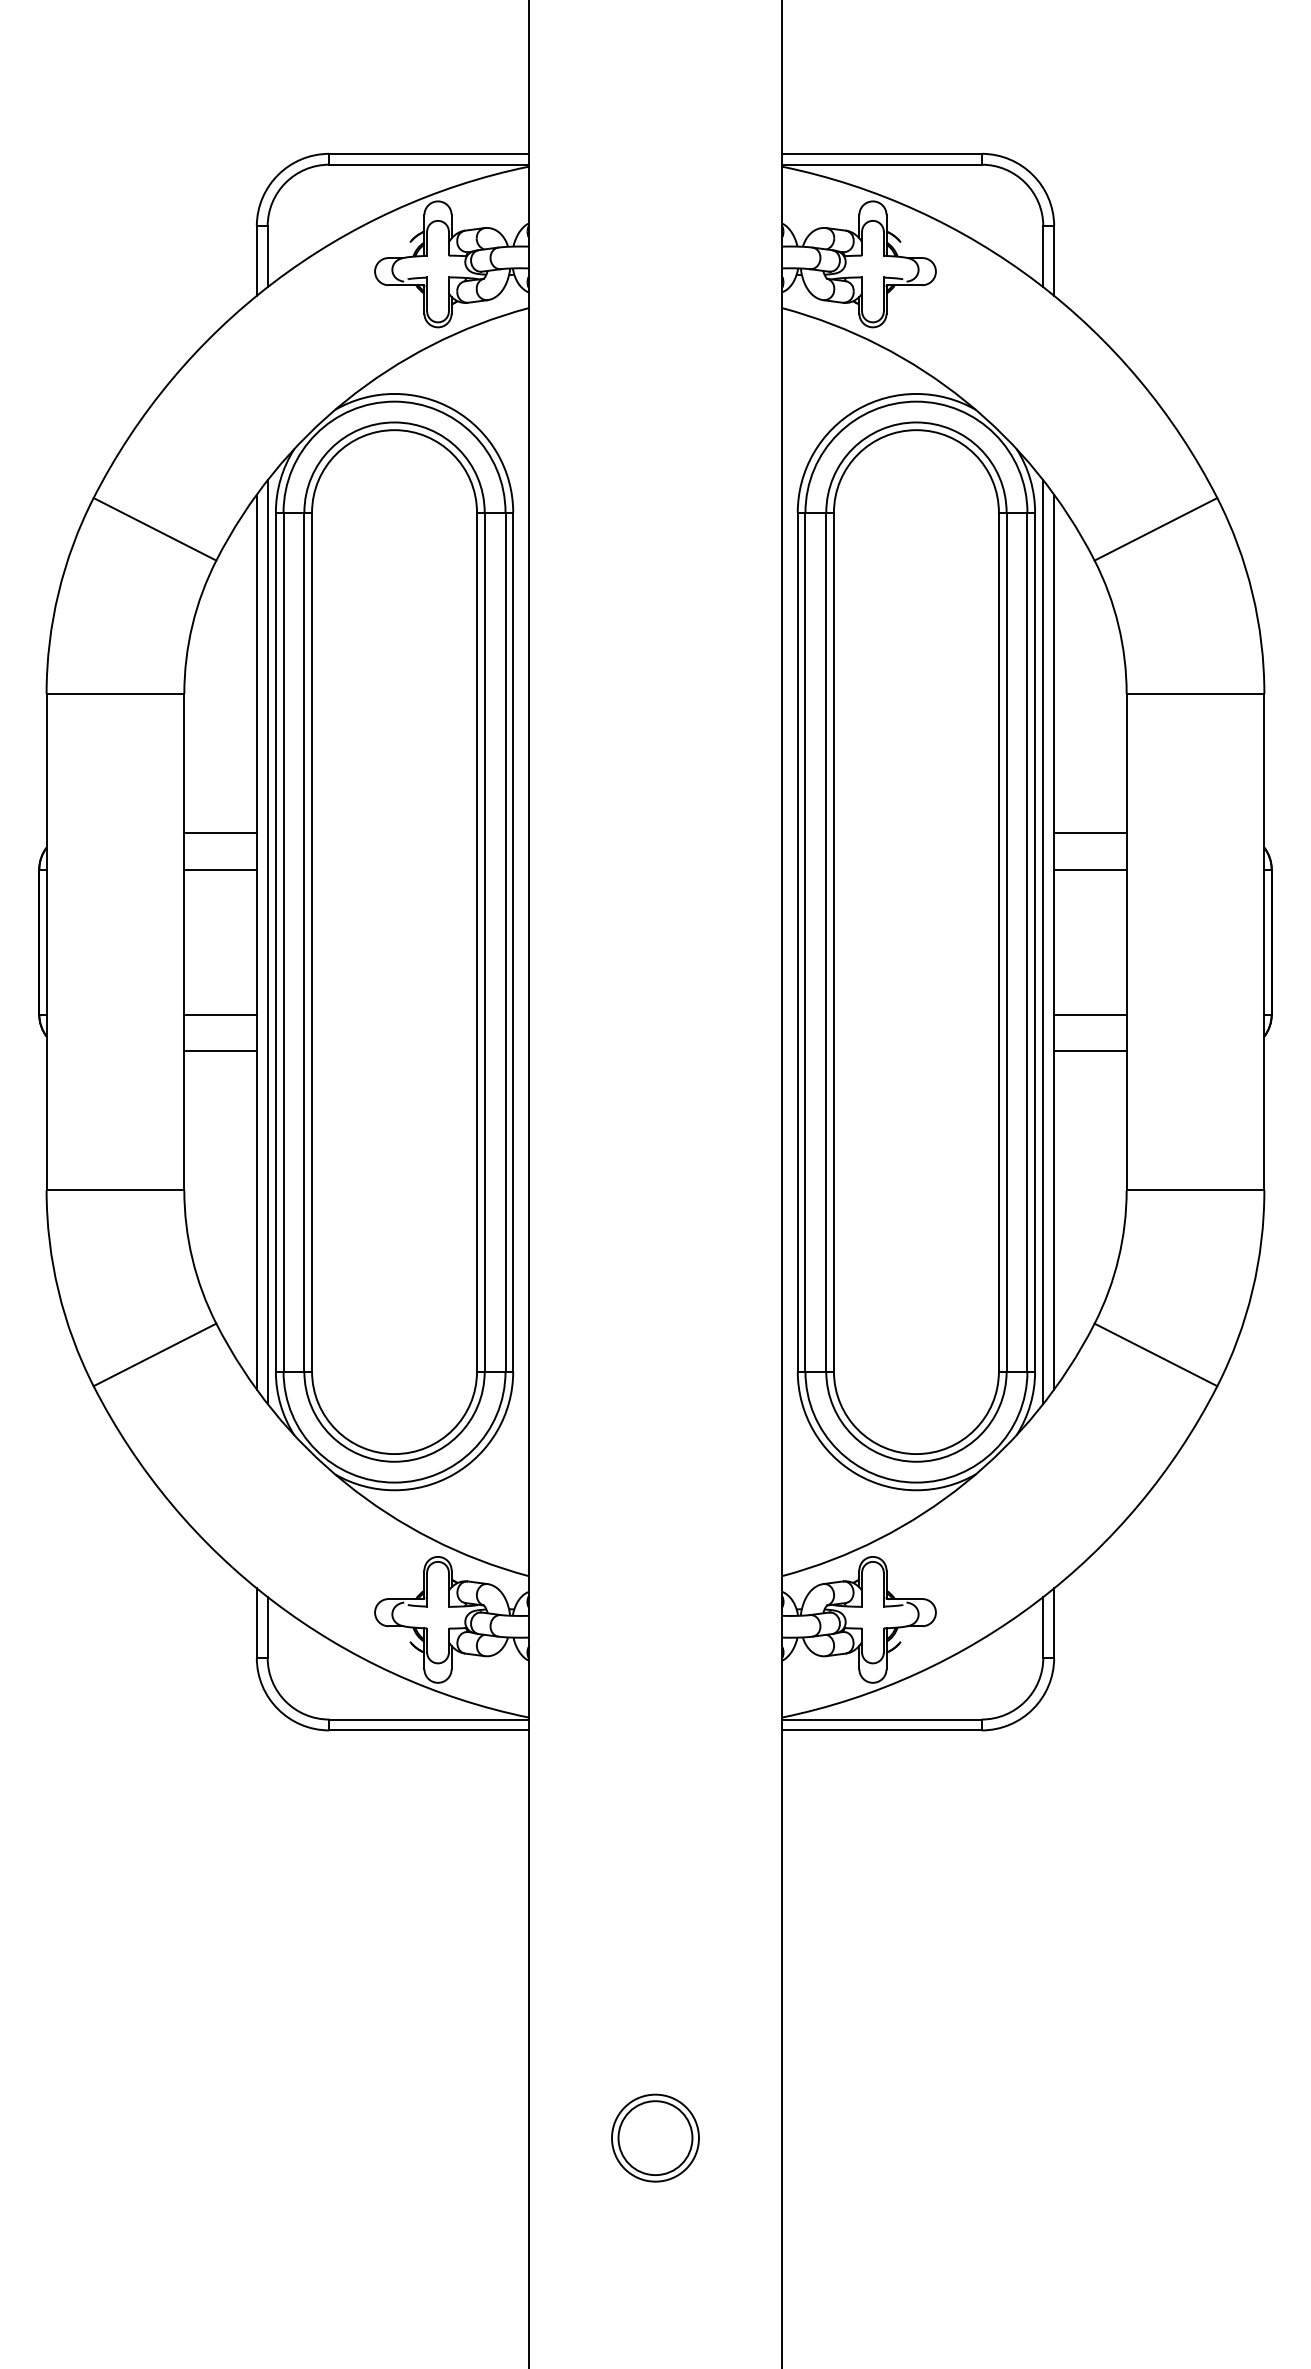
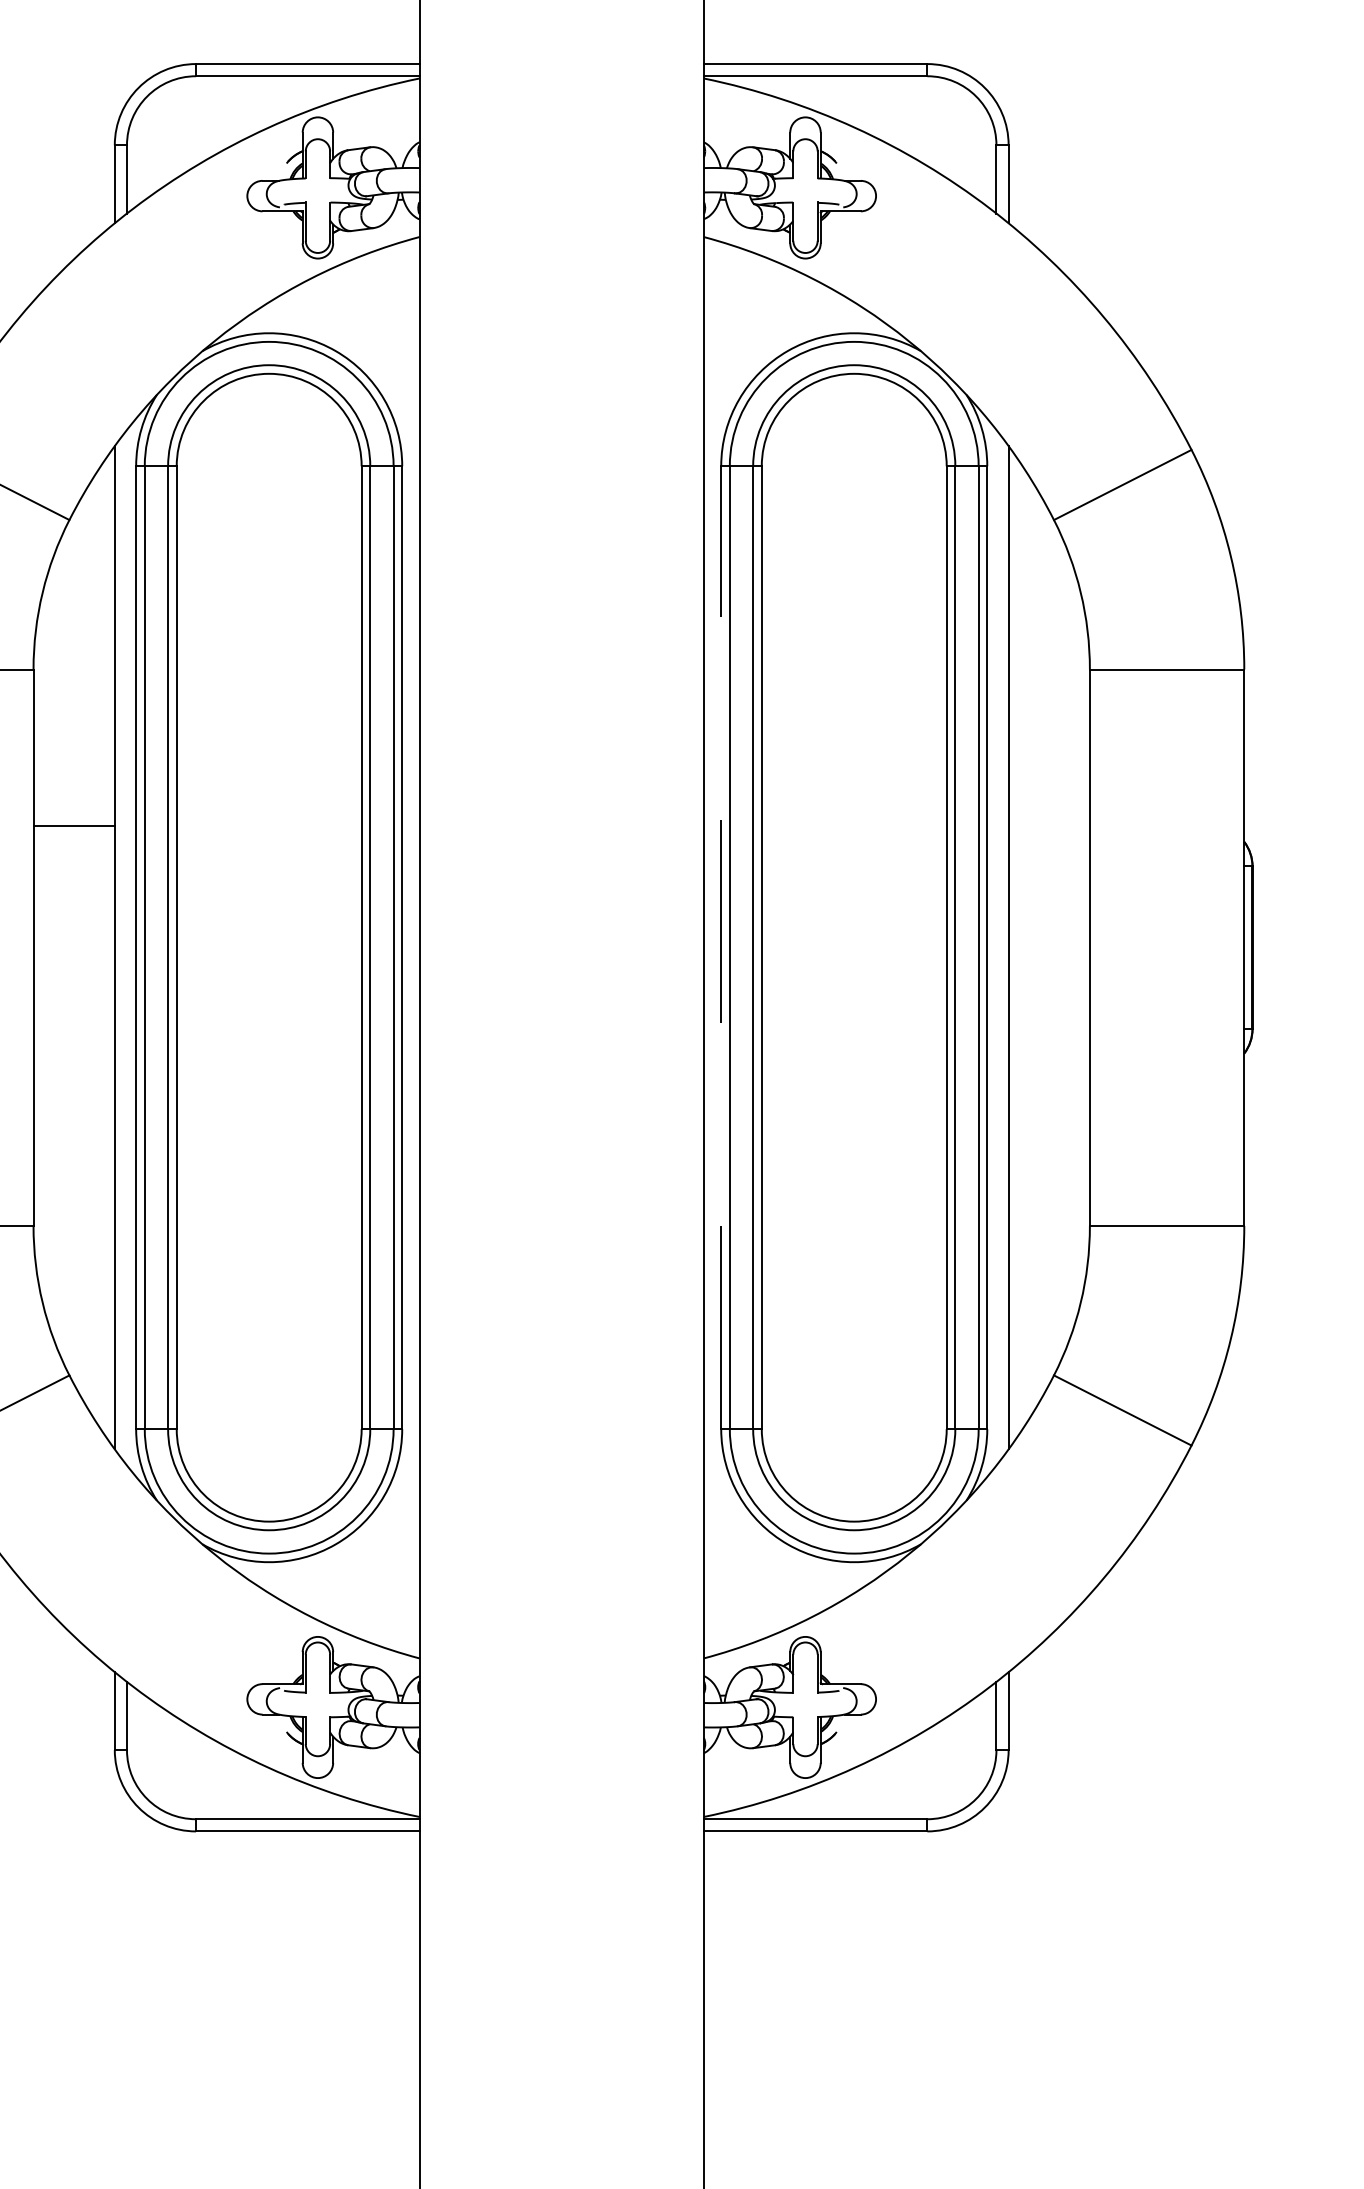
line: (1090, 833) -> (1049, 825), removed
line: (220, 869) -> (74, 866), removed
line: (1090, 869) -> (1049, 866), removed
line: (797, 941) -> (720, 947), solid -> dashed
line: (267, 942) -> (126, 948), removed
line: (1043, 942) -> (996, 948), removed
line: (220, 1014) -> (74, 1028), removed
line: (1090, 1014) -> (1049, 1028), removed
line: (220, 1050) -> (74, 1069), removed
line: (1090, 1050) -> (1049, 1069), removed

